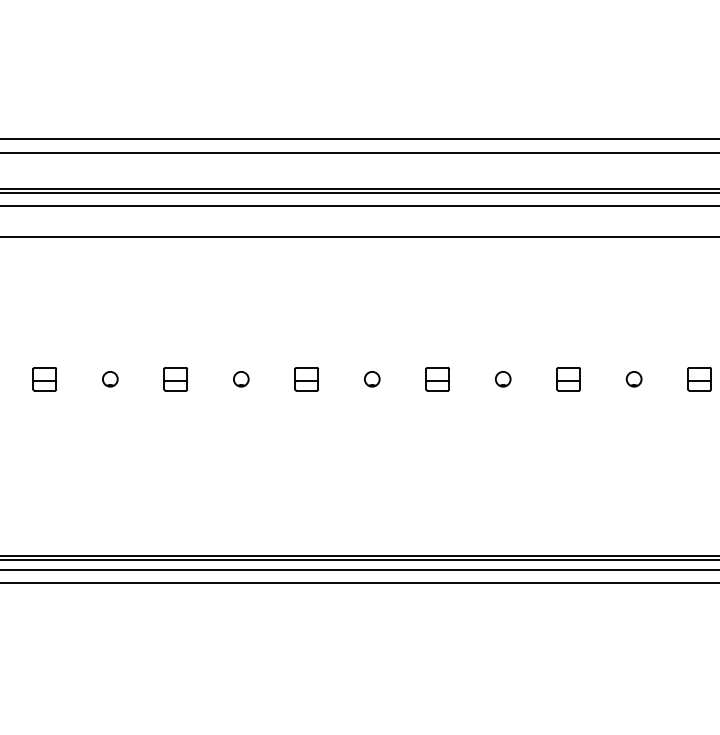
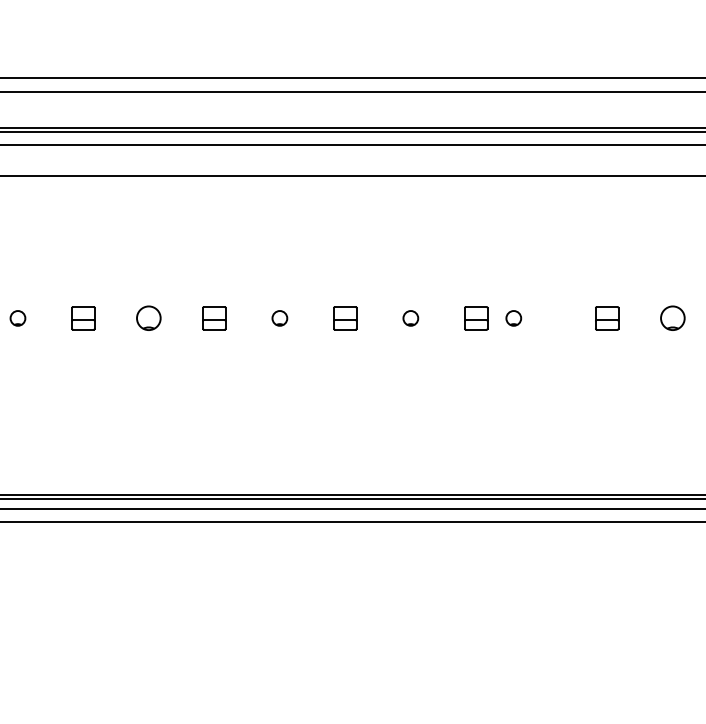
circle: (110, 379) -> (149, 318), size x1.6
part: (502, 379) -> (513, 318), moved
part: (633, 379) -> (672, 318), size x1.6

